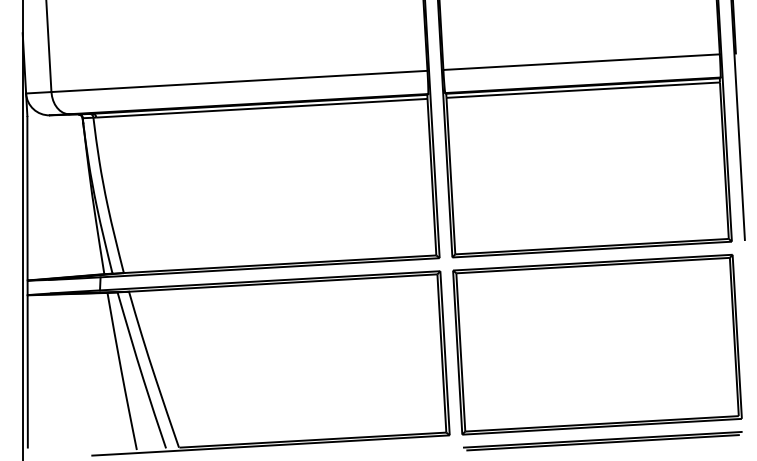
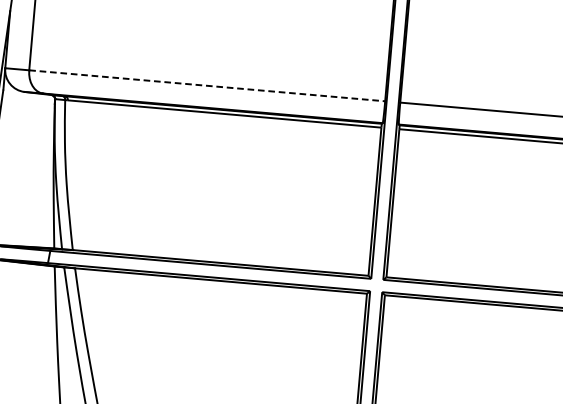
line: (239, 81) -> (207, 85), solid -> dashed

